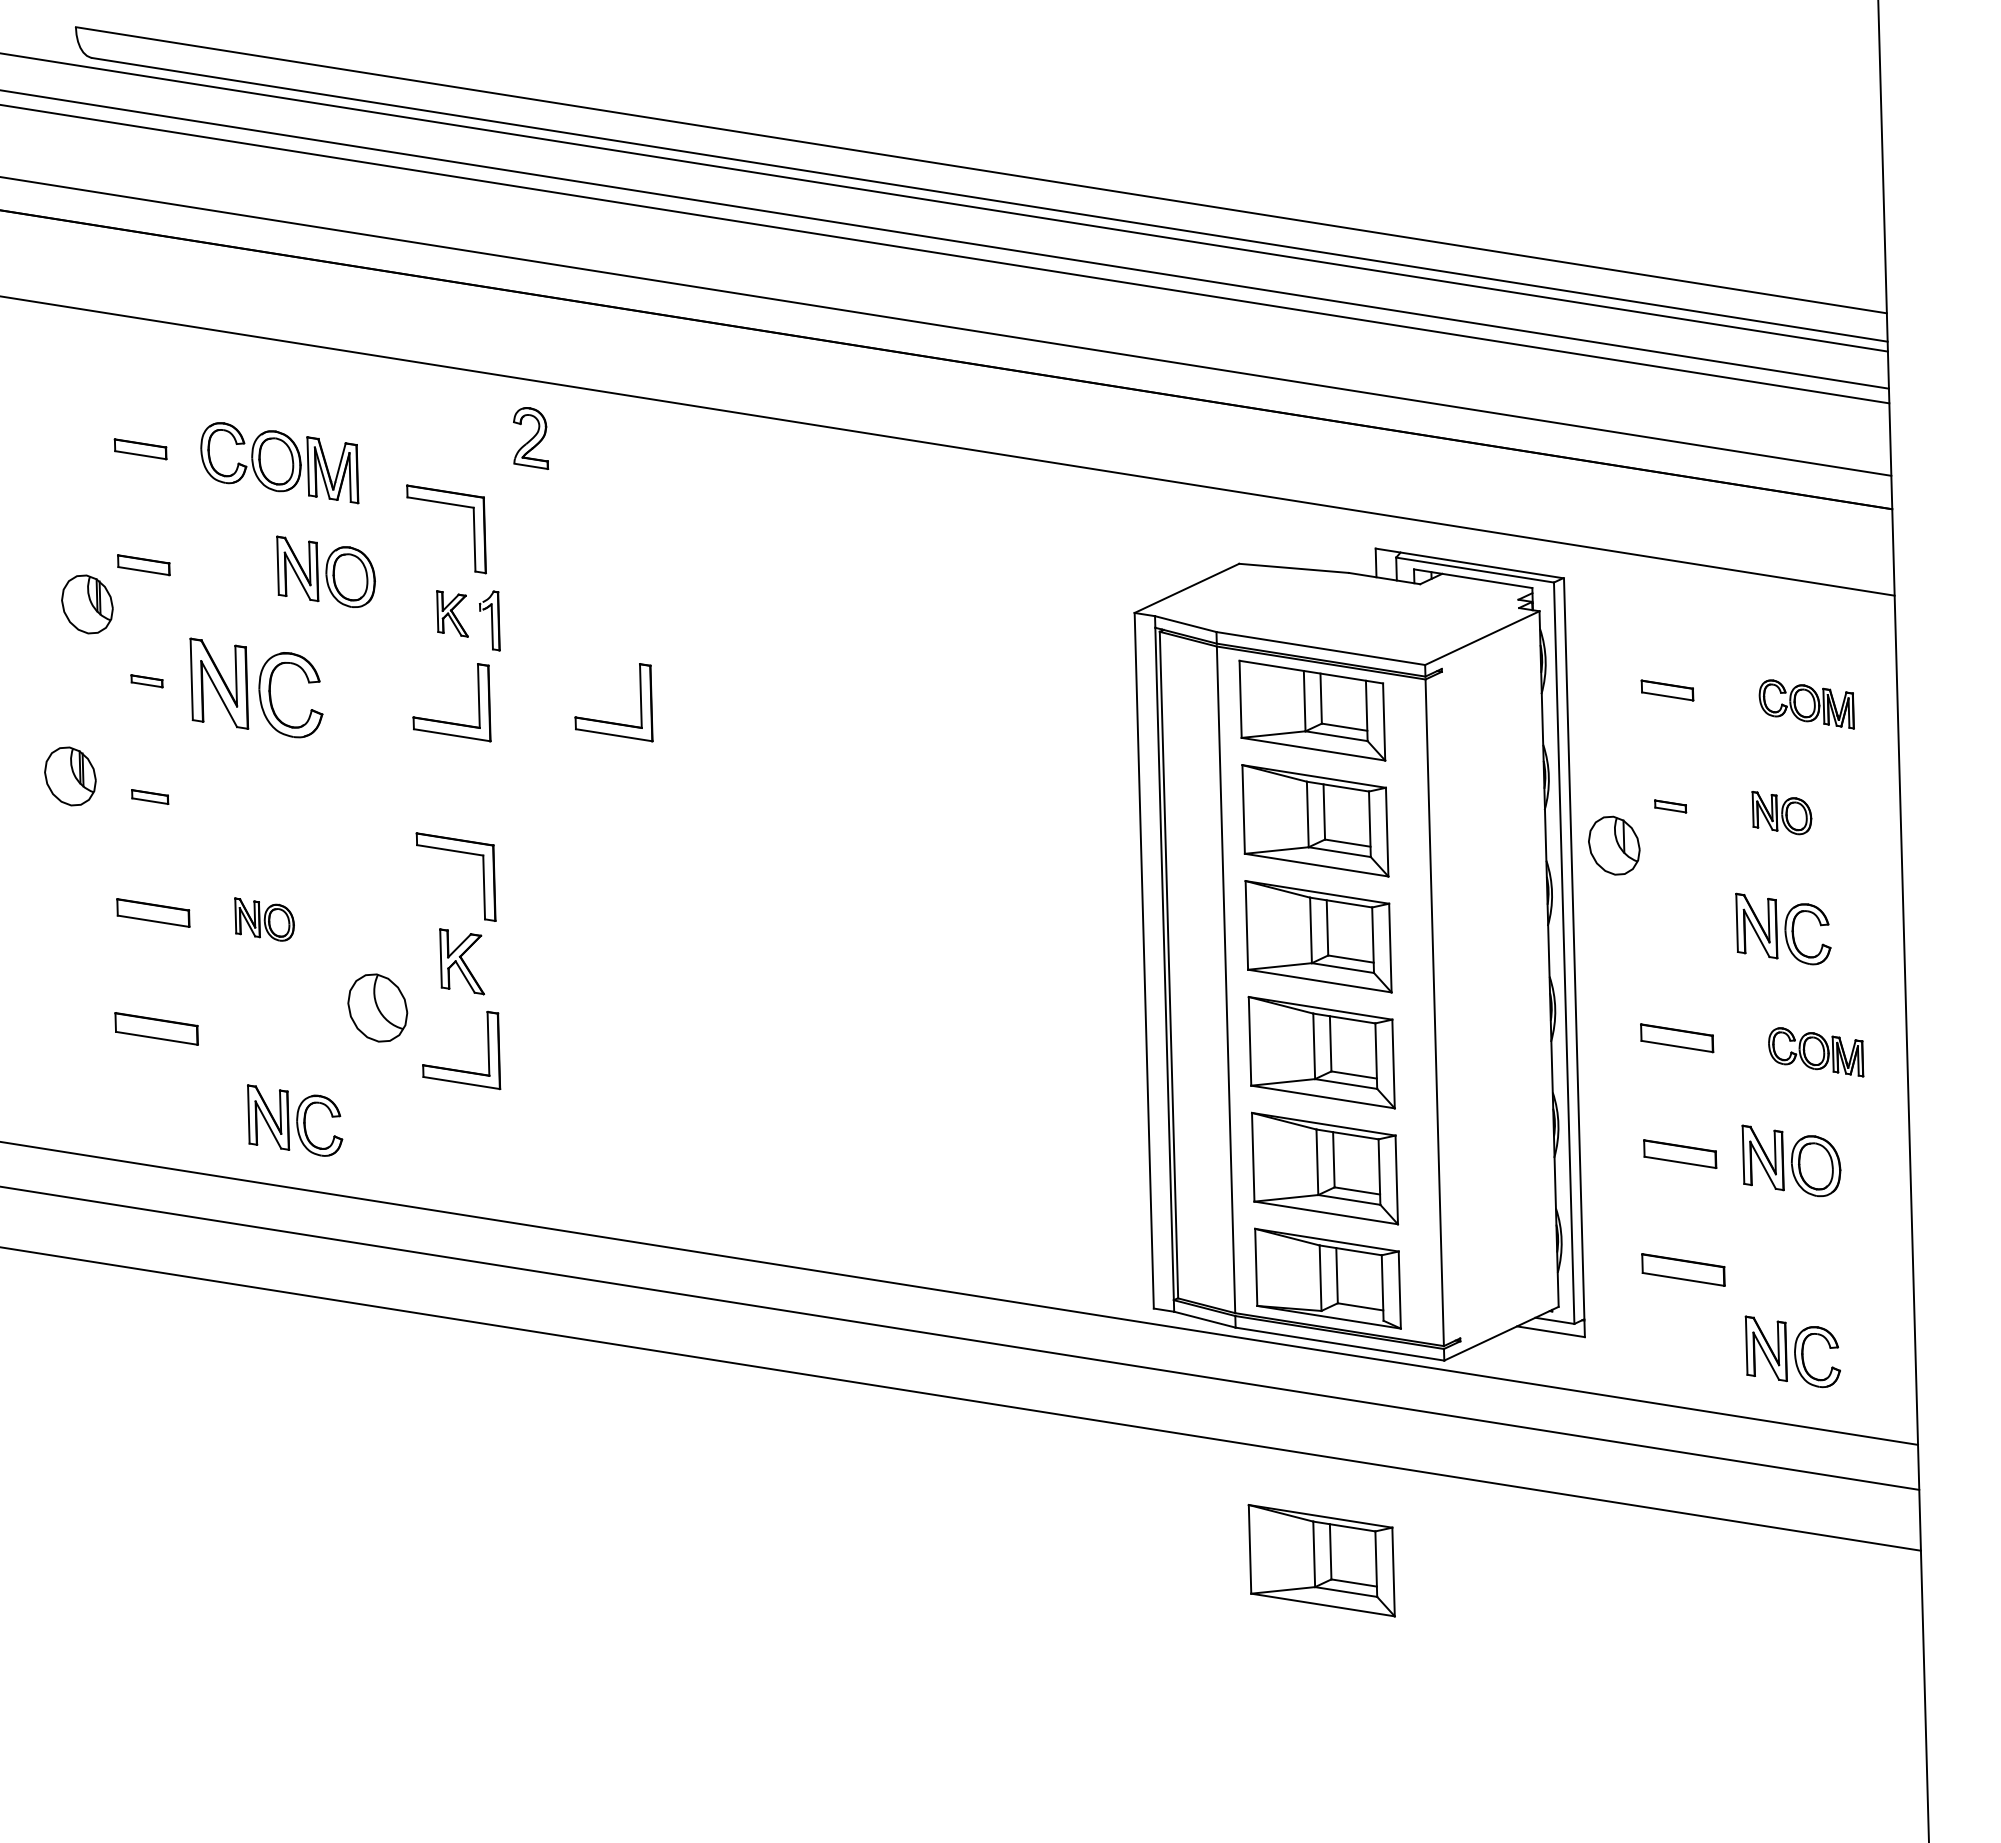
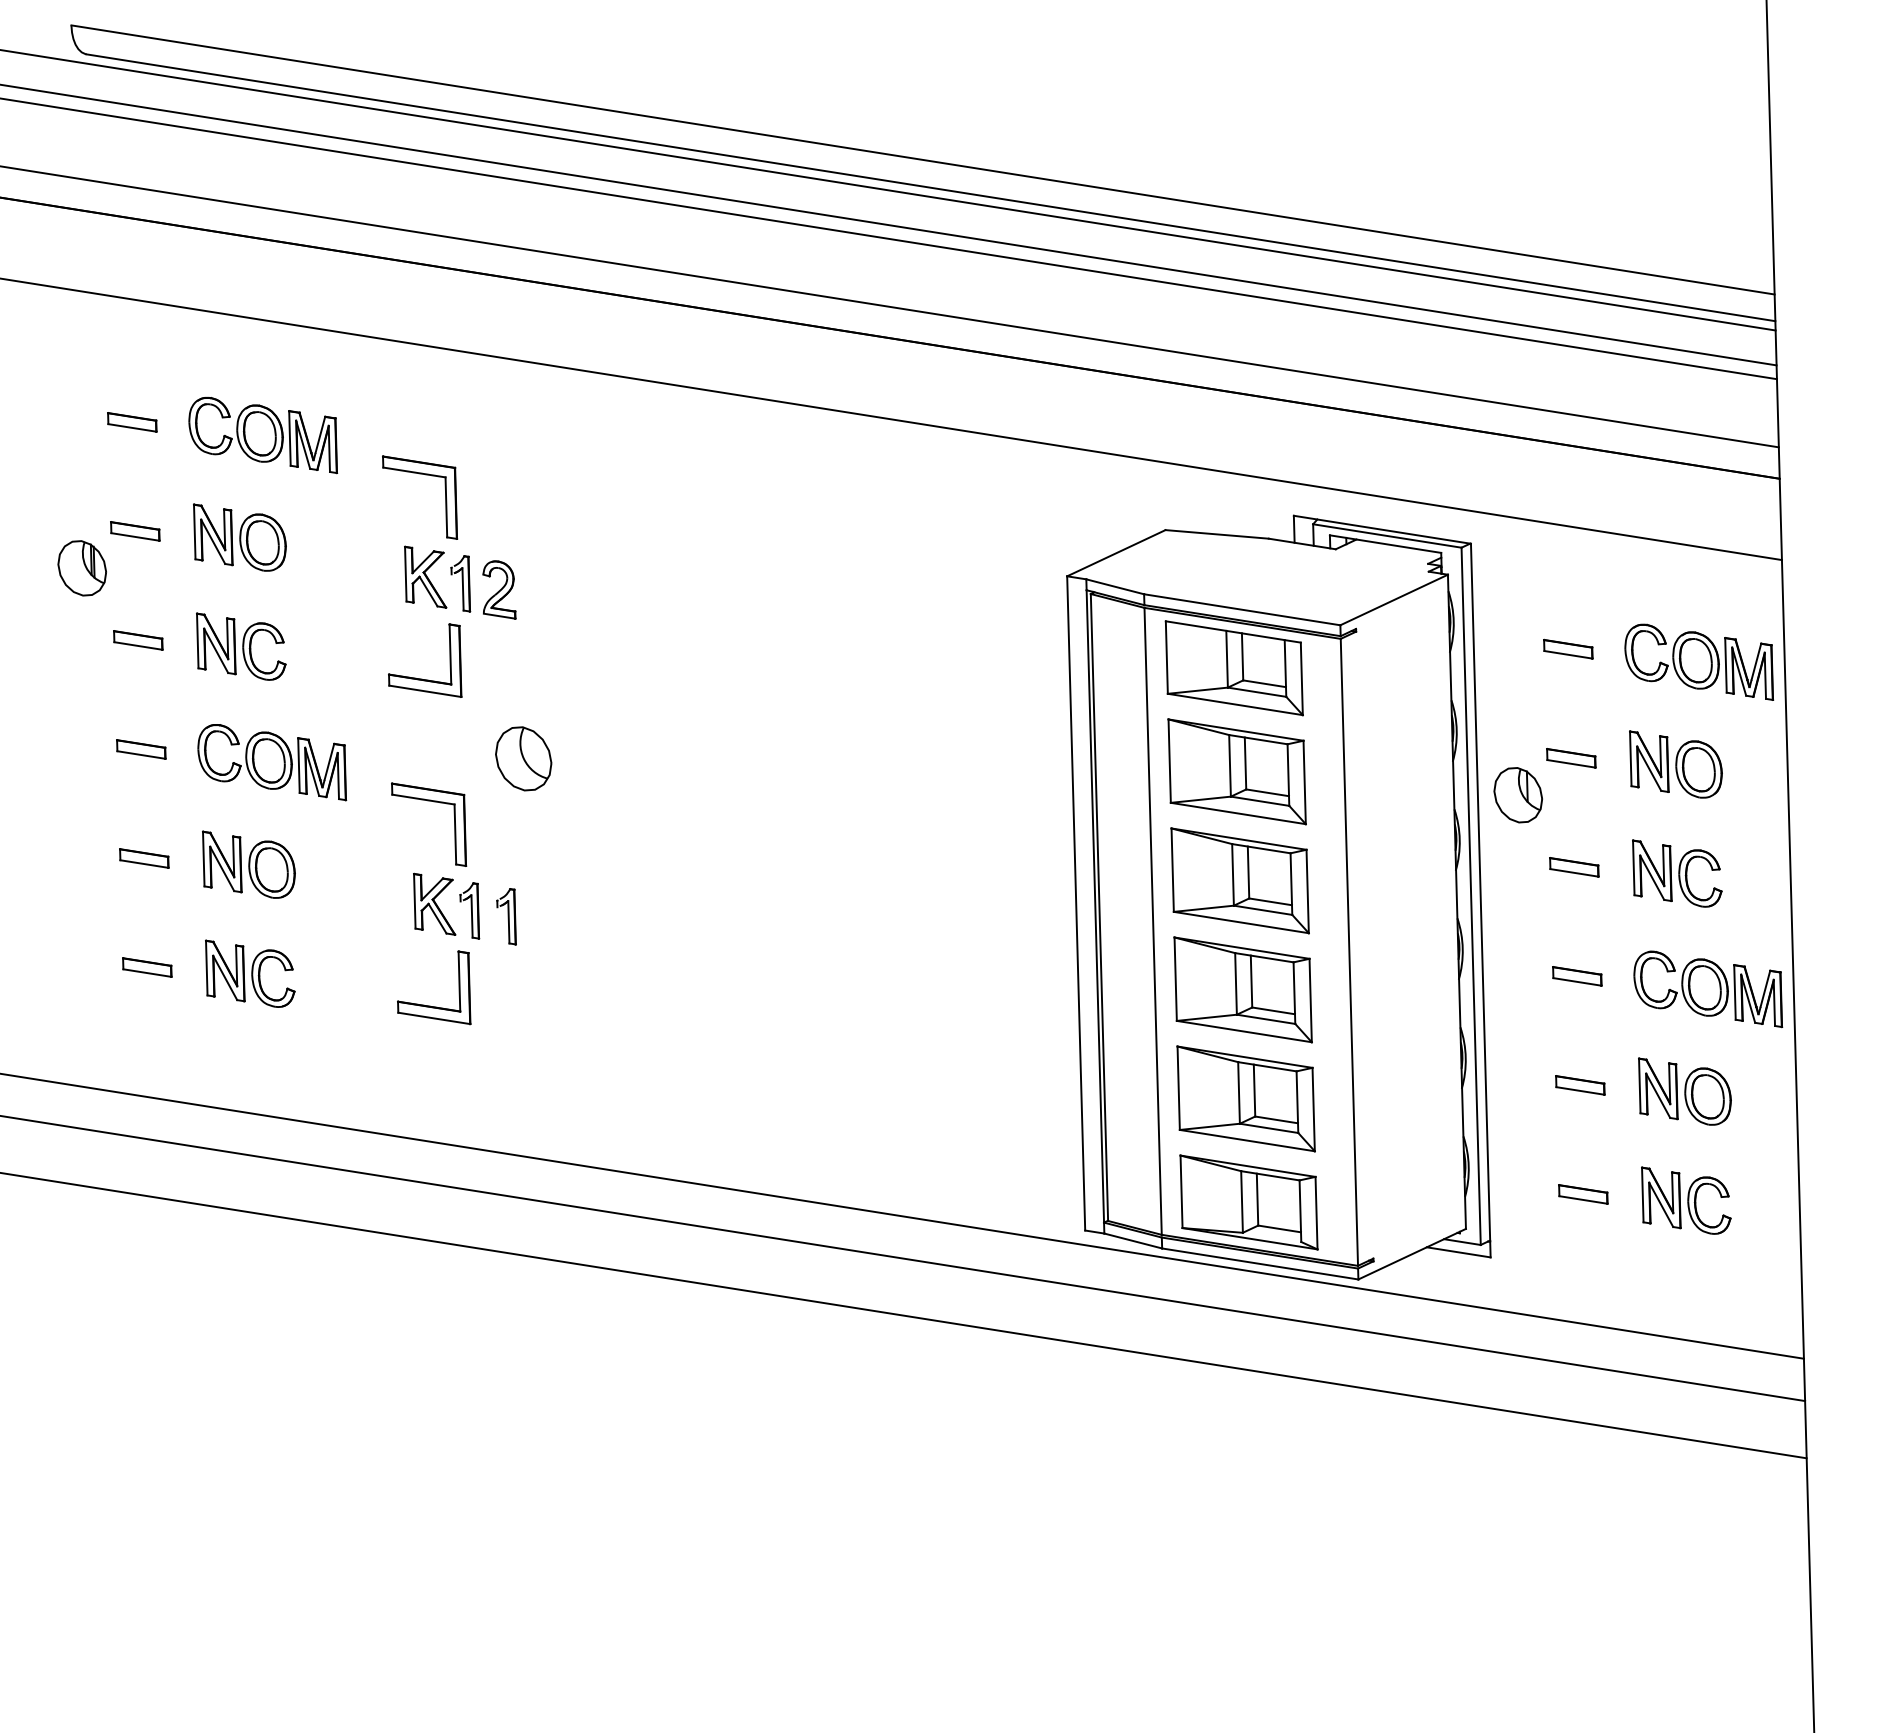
part: (531, 438) -> (499, 589), moved
part: (325, 571) -> (239, 537), moved
part: (452, 613) -> (425, 576), size x1.43
part: (146, 681) -> (137, 640), size x1.67
part: (256, 687) -> (241, 646), size x0.71
part: (1806, 704) -> (1699, 662), size x1.67
part: (609, 721) -> (573, 678), removed
part: (70, 776) -> (66, 730), removed
part: (149, 796) -> (140, 748), size x1.43
part: (1670, 806) -> (1571, 758), size x1.67
part: (289, 810) -> (272, 762), added
part: (1781, 812) -> (1675, 763), size x1.67
part: (153, 912) -> (144, 858), size x0.71
part: (264, 919) -> (248, 864), size x1.67
part: (1673, 922) -> (1573, 867), added
part: (499, 968) -> (469, 910), added
part: (538, 974) -> (506, 916), added
part: (377, 1007) -> (523, 758), moved
part: (156, 1028) -> (147, 967), size x0.62
part: (1676, 1038) -> (1576, 976), size x0.71
part: (1815, 1052) -> (1707, 989), size x1.67
part: (295, 1120) -> (250, 973), moved
part: (1680, 1154) -> (1580, 1085), size x0.71
part: (1683, 1270) -> (1583, 1194), size x0.62
part: (1792, 1351) -> (1685, 1200), moved
part: (1321, 1560) -> (1242, 1467), removed

